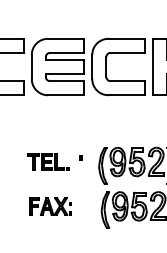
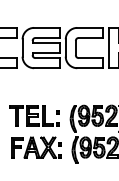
part: (48, 161) -> (34, 115), size x1.67
part: (50, 206) -> (35, 147), size x1.67

